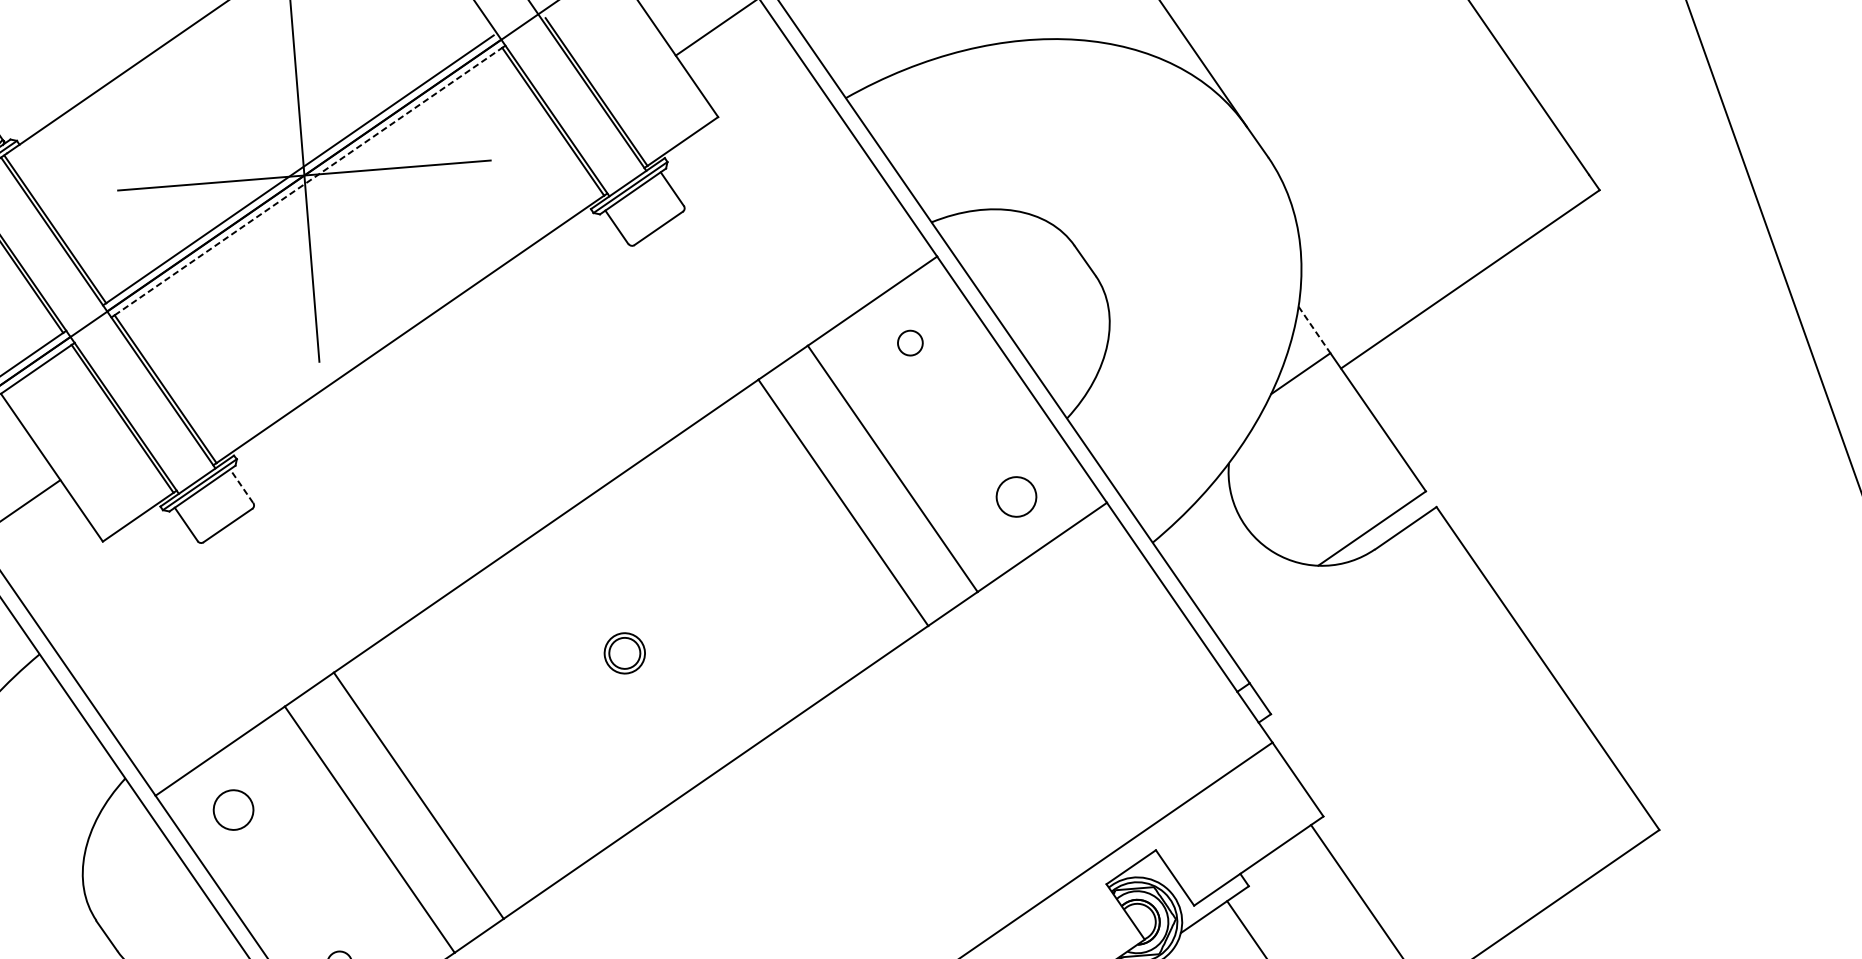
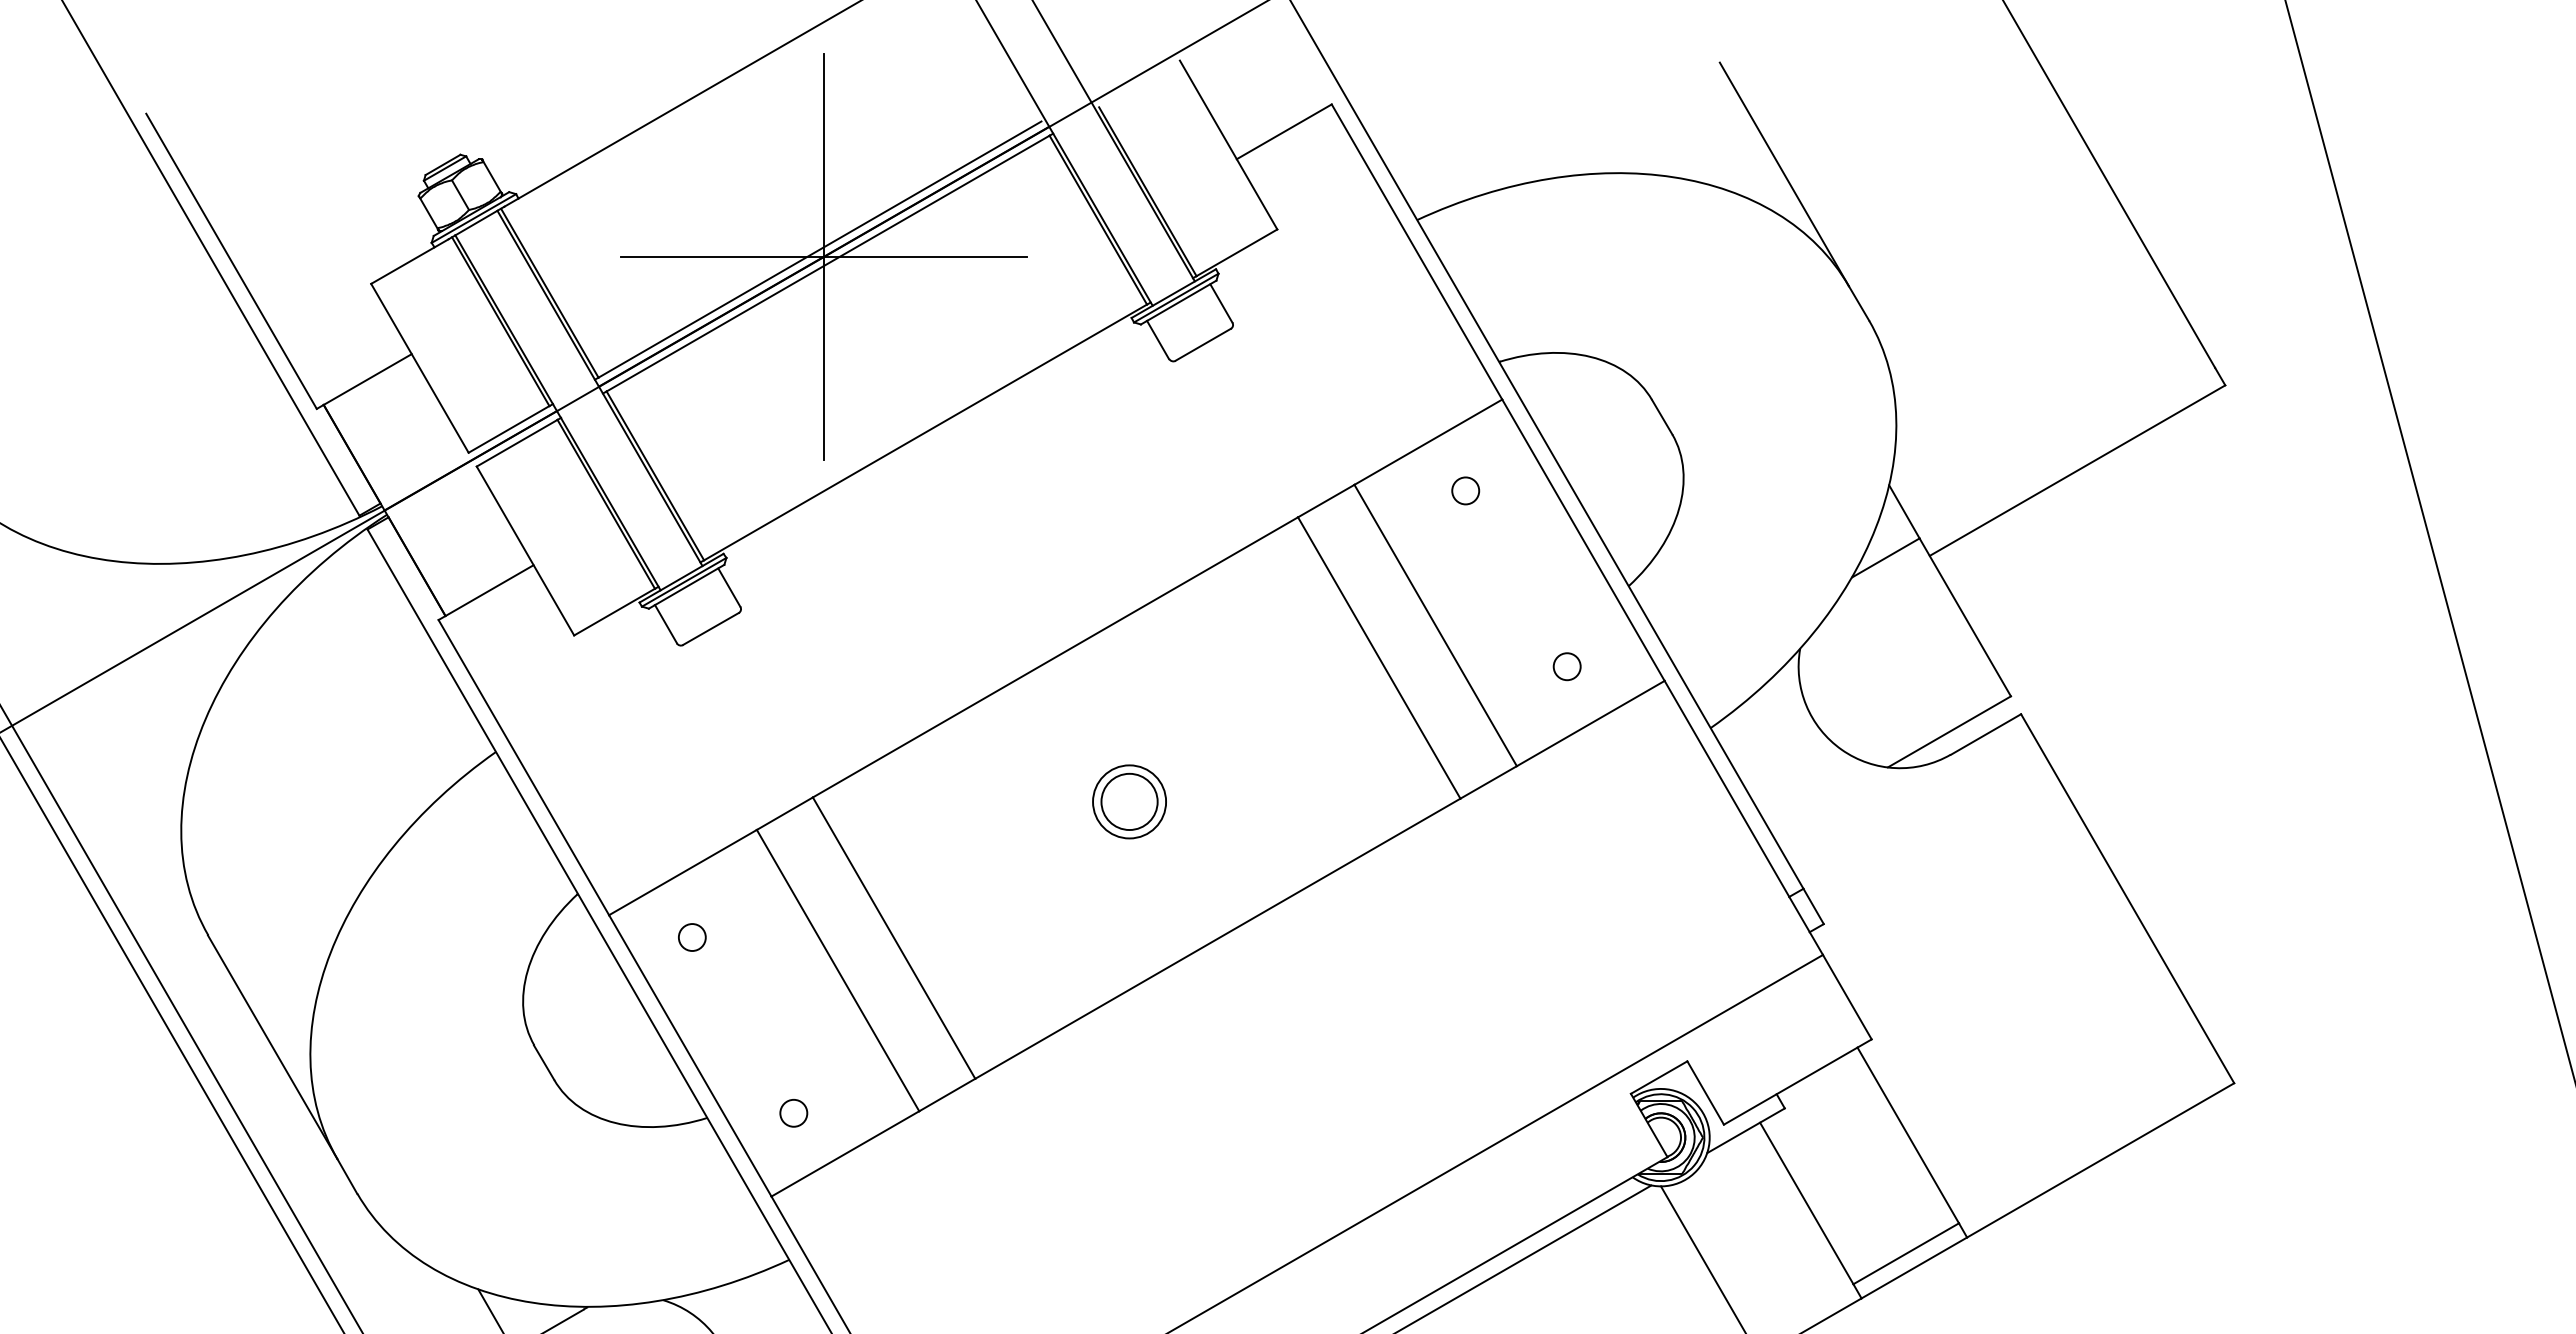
line: (308, 181) -> (828, 263), dashed -> solid
line: (1314, 329) -> (1904, 511), dashed -> solid
line: (241, 486) -> (729, 587), dashed -> solid
circle: (1015, 496) -> (1566, 666), size x0.62
part: (624, 652) -> (1129, 801), size x1.67
circle: (232, 810) -> (691, 937), size x0.62

